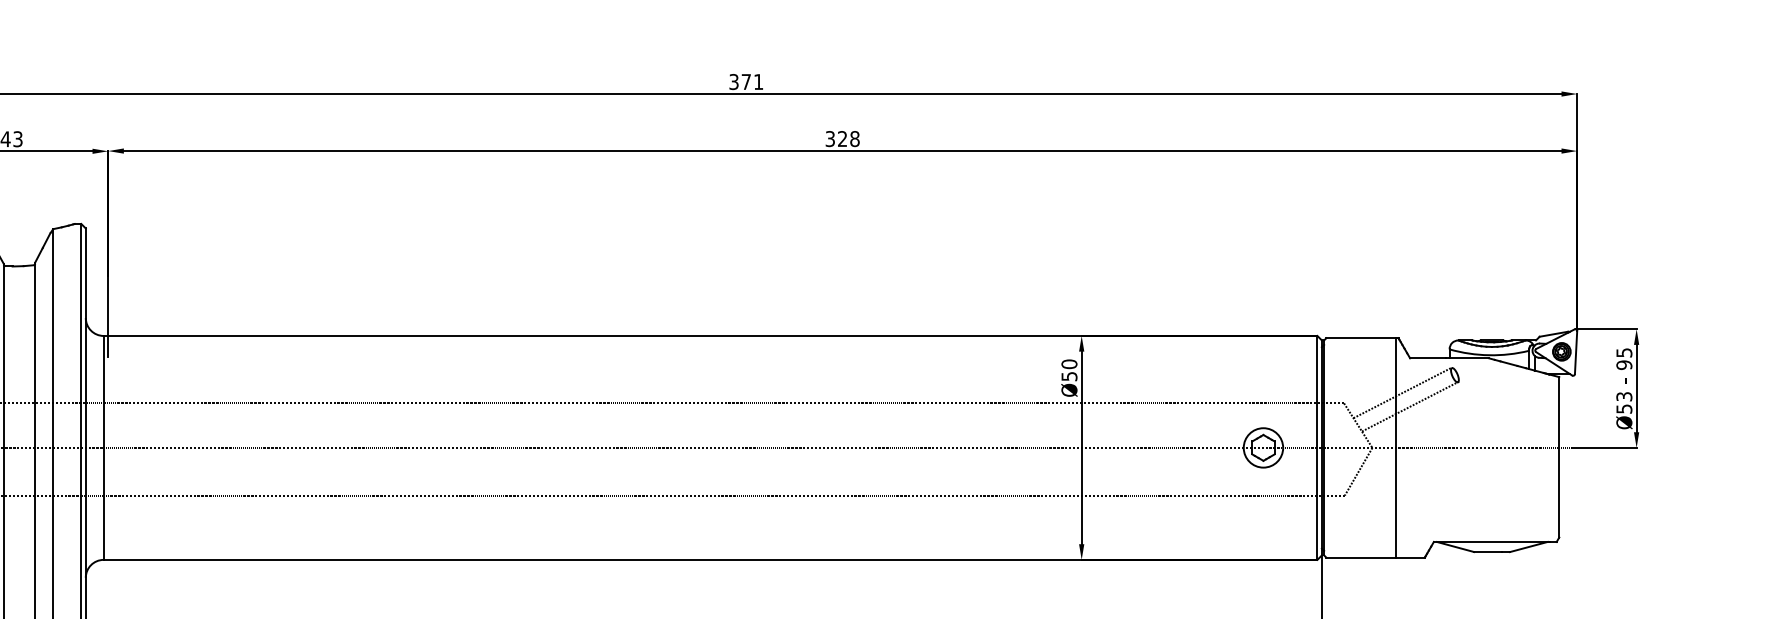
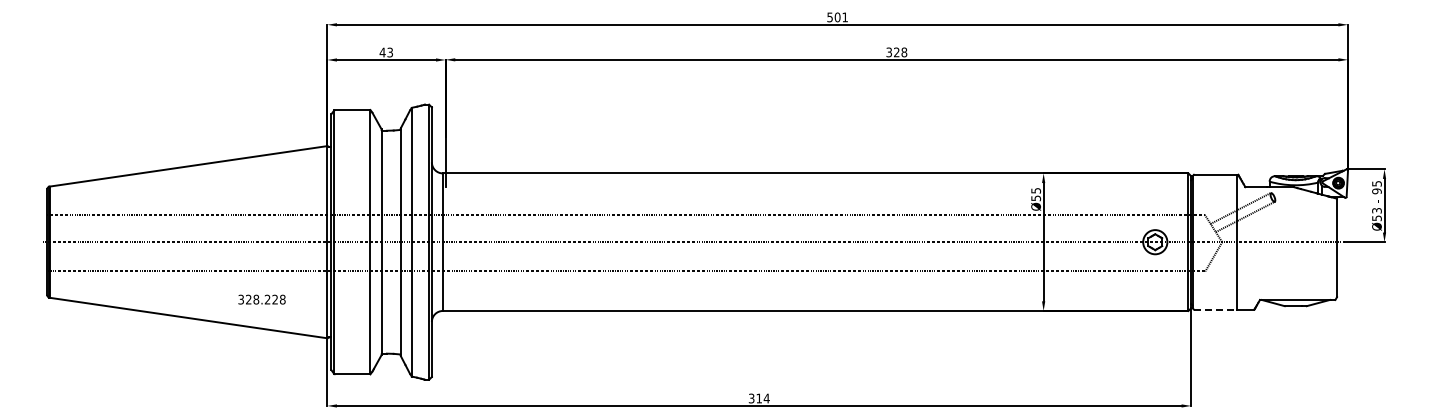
text: (739, 82) -> (833, 17), 371 -> 501
text: (1068, 363) -> (1035, 190), Ø50 -> Ø55
line: (1361, 557) -> (1215, 309), solid -> dashed

